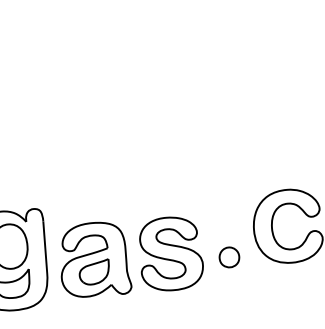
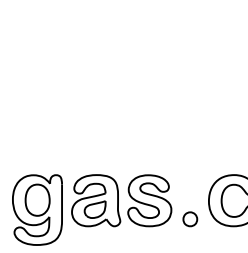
part: (130, 256) -> (121, 200), moved

